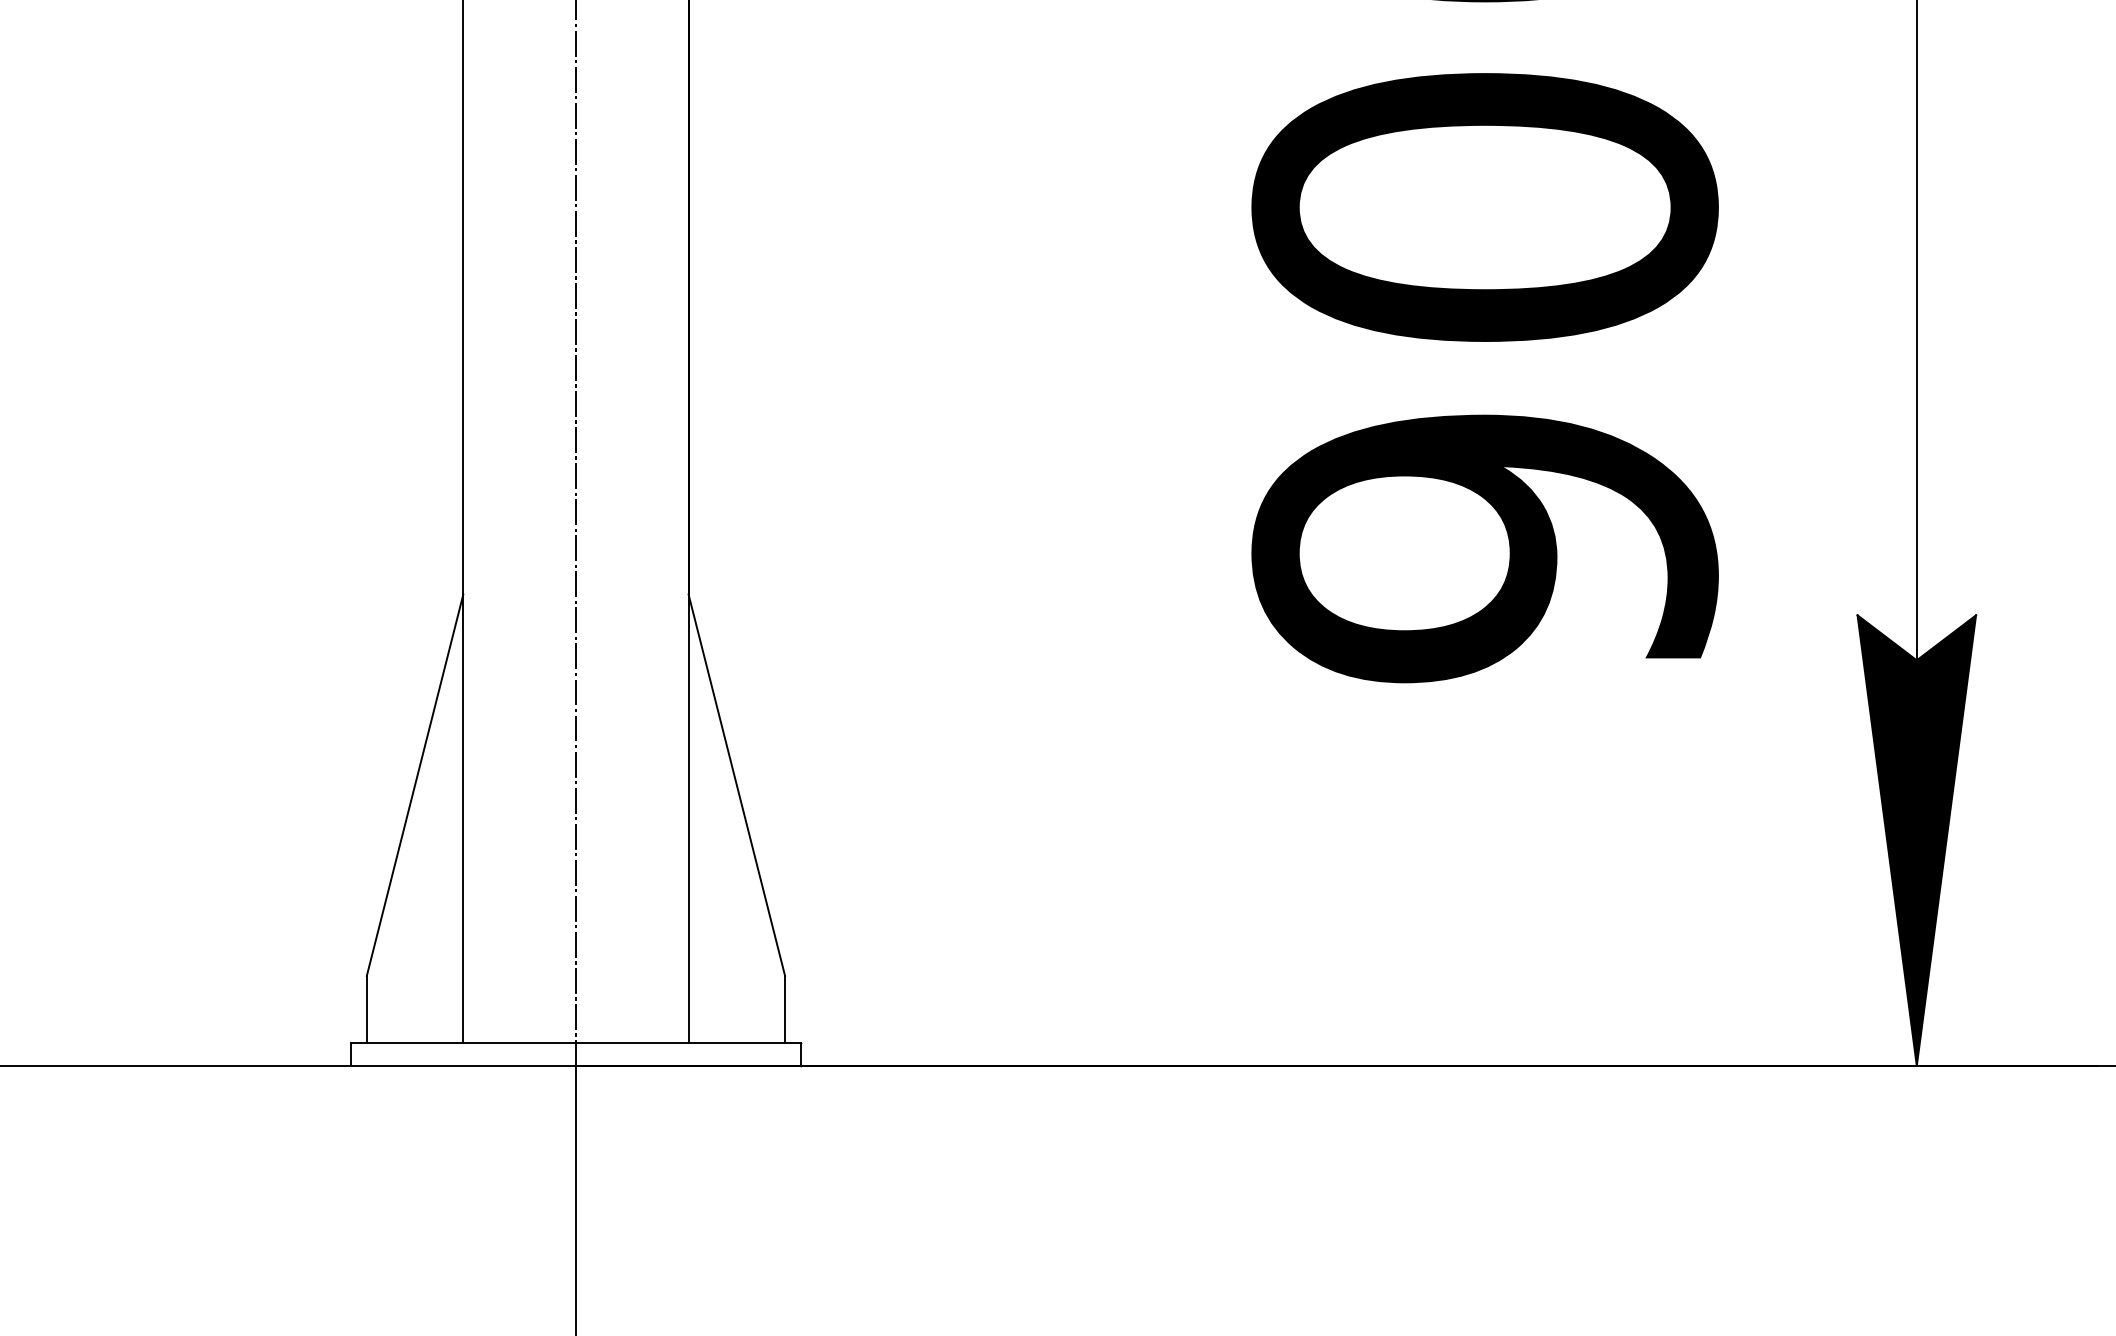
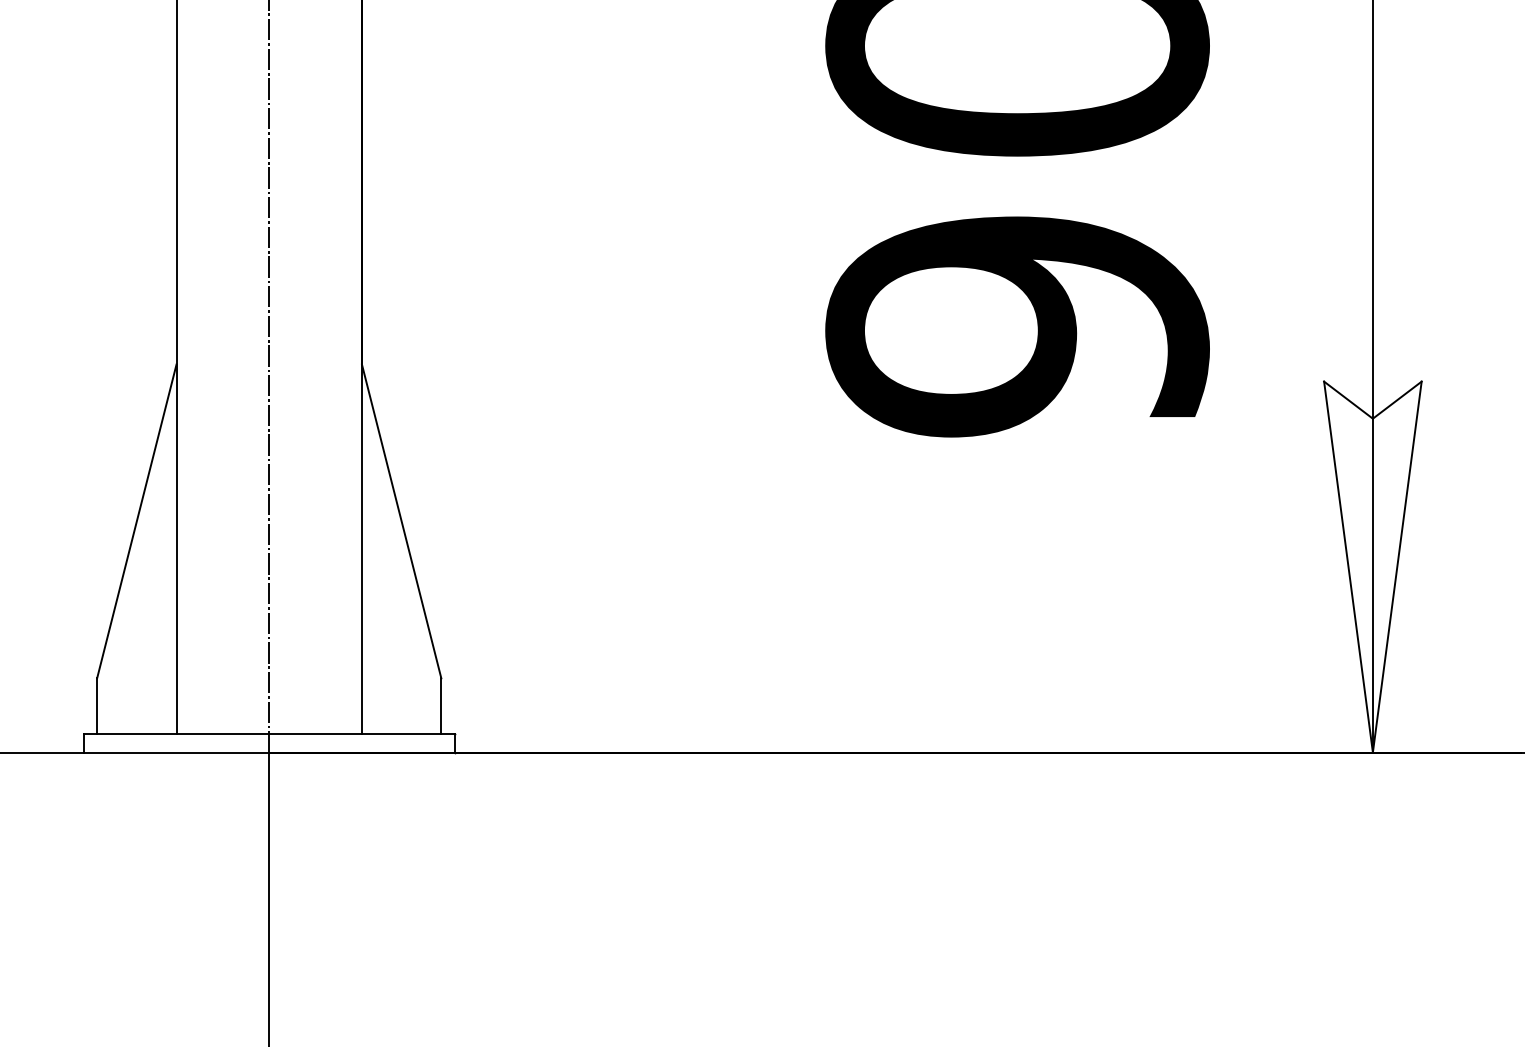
fill: (1916, 840) -> (1372, 566), removed

